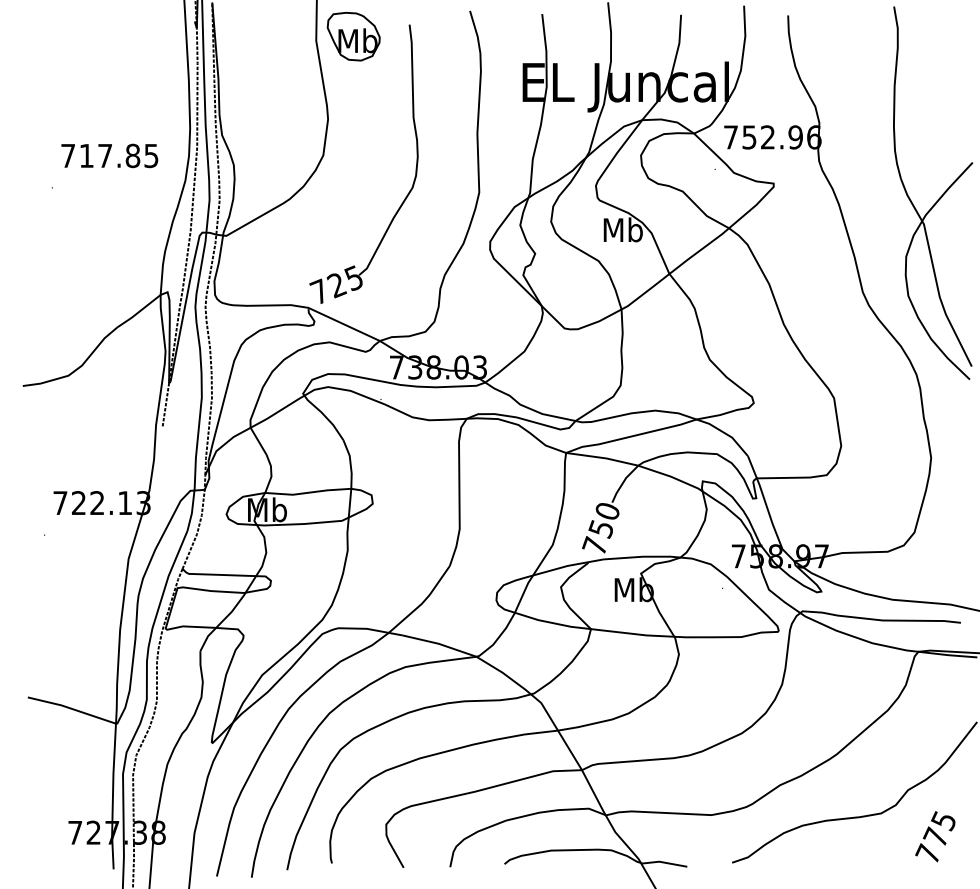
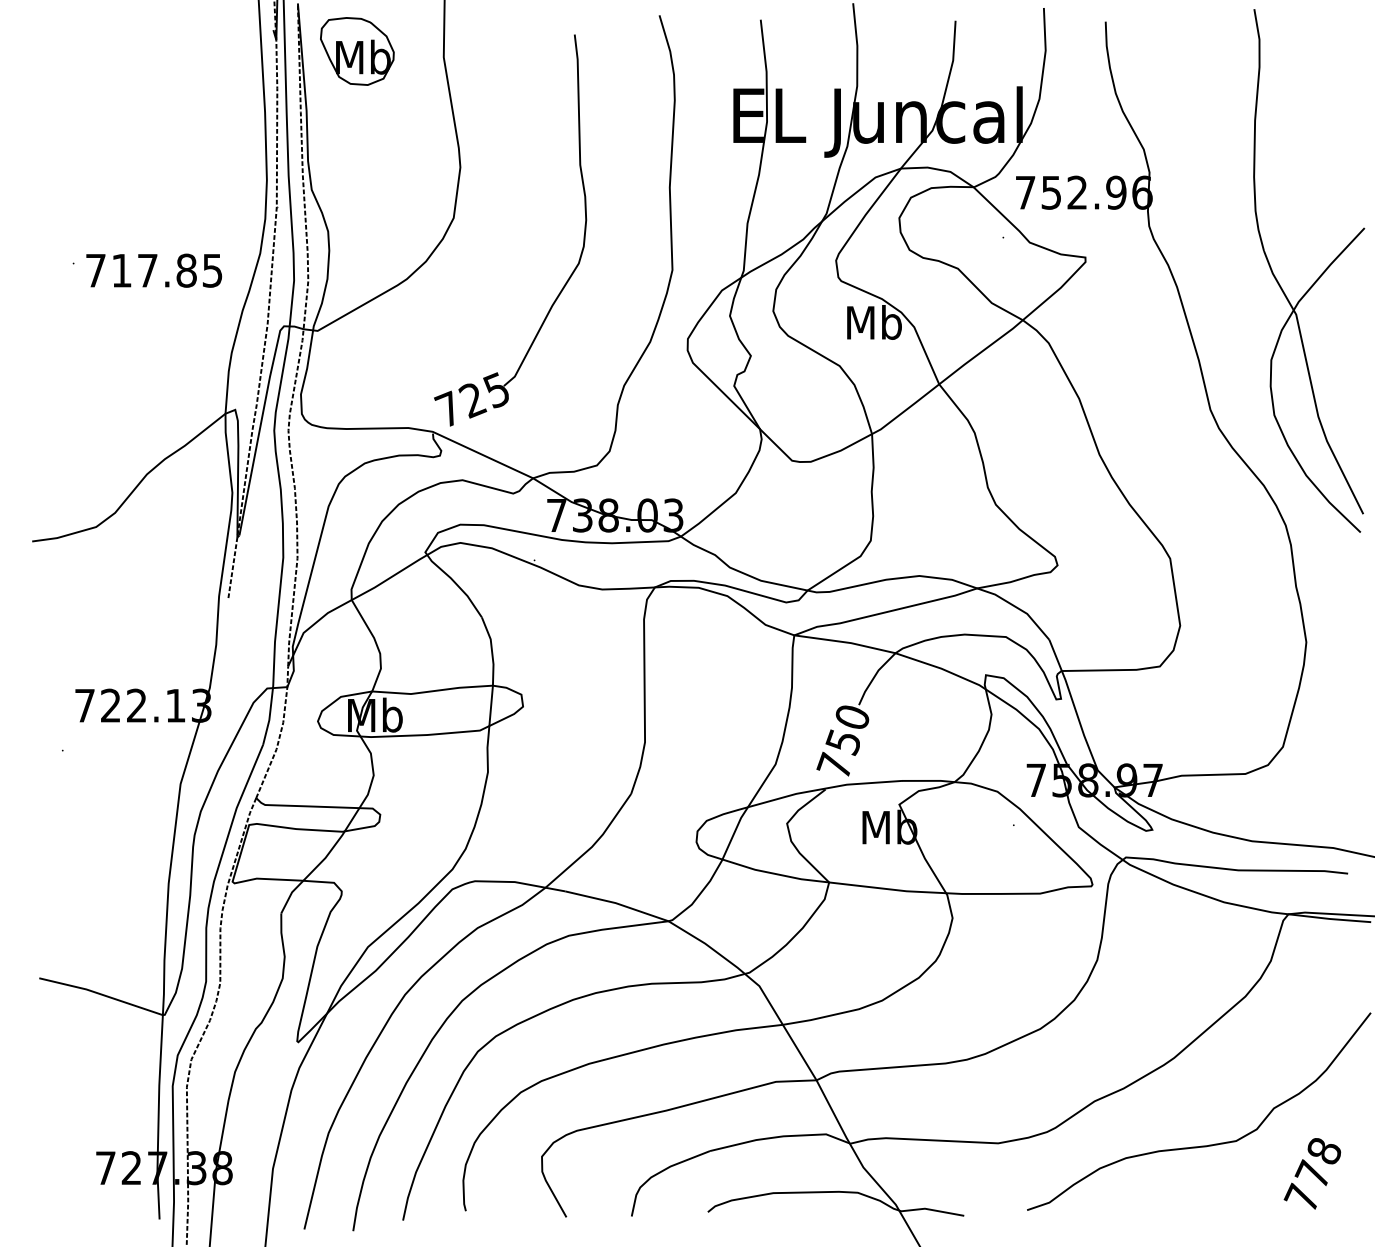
part: (353, 36) -> (357, 51), moved
text: (110, 155) -> (154, 270), moved
text: (943, 820) -> (1323, 1151), 775 -> 778

